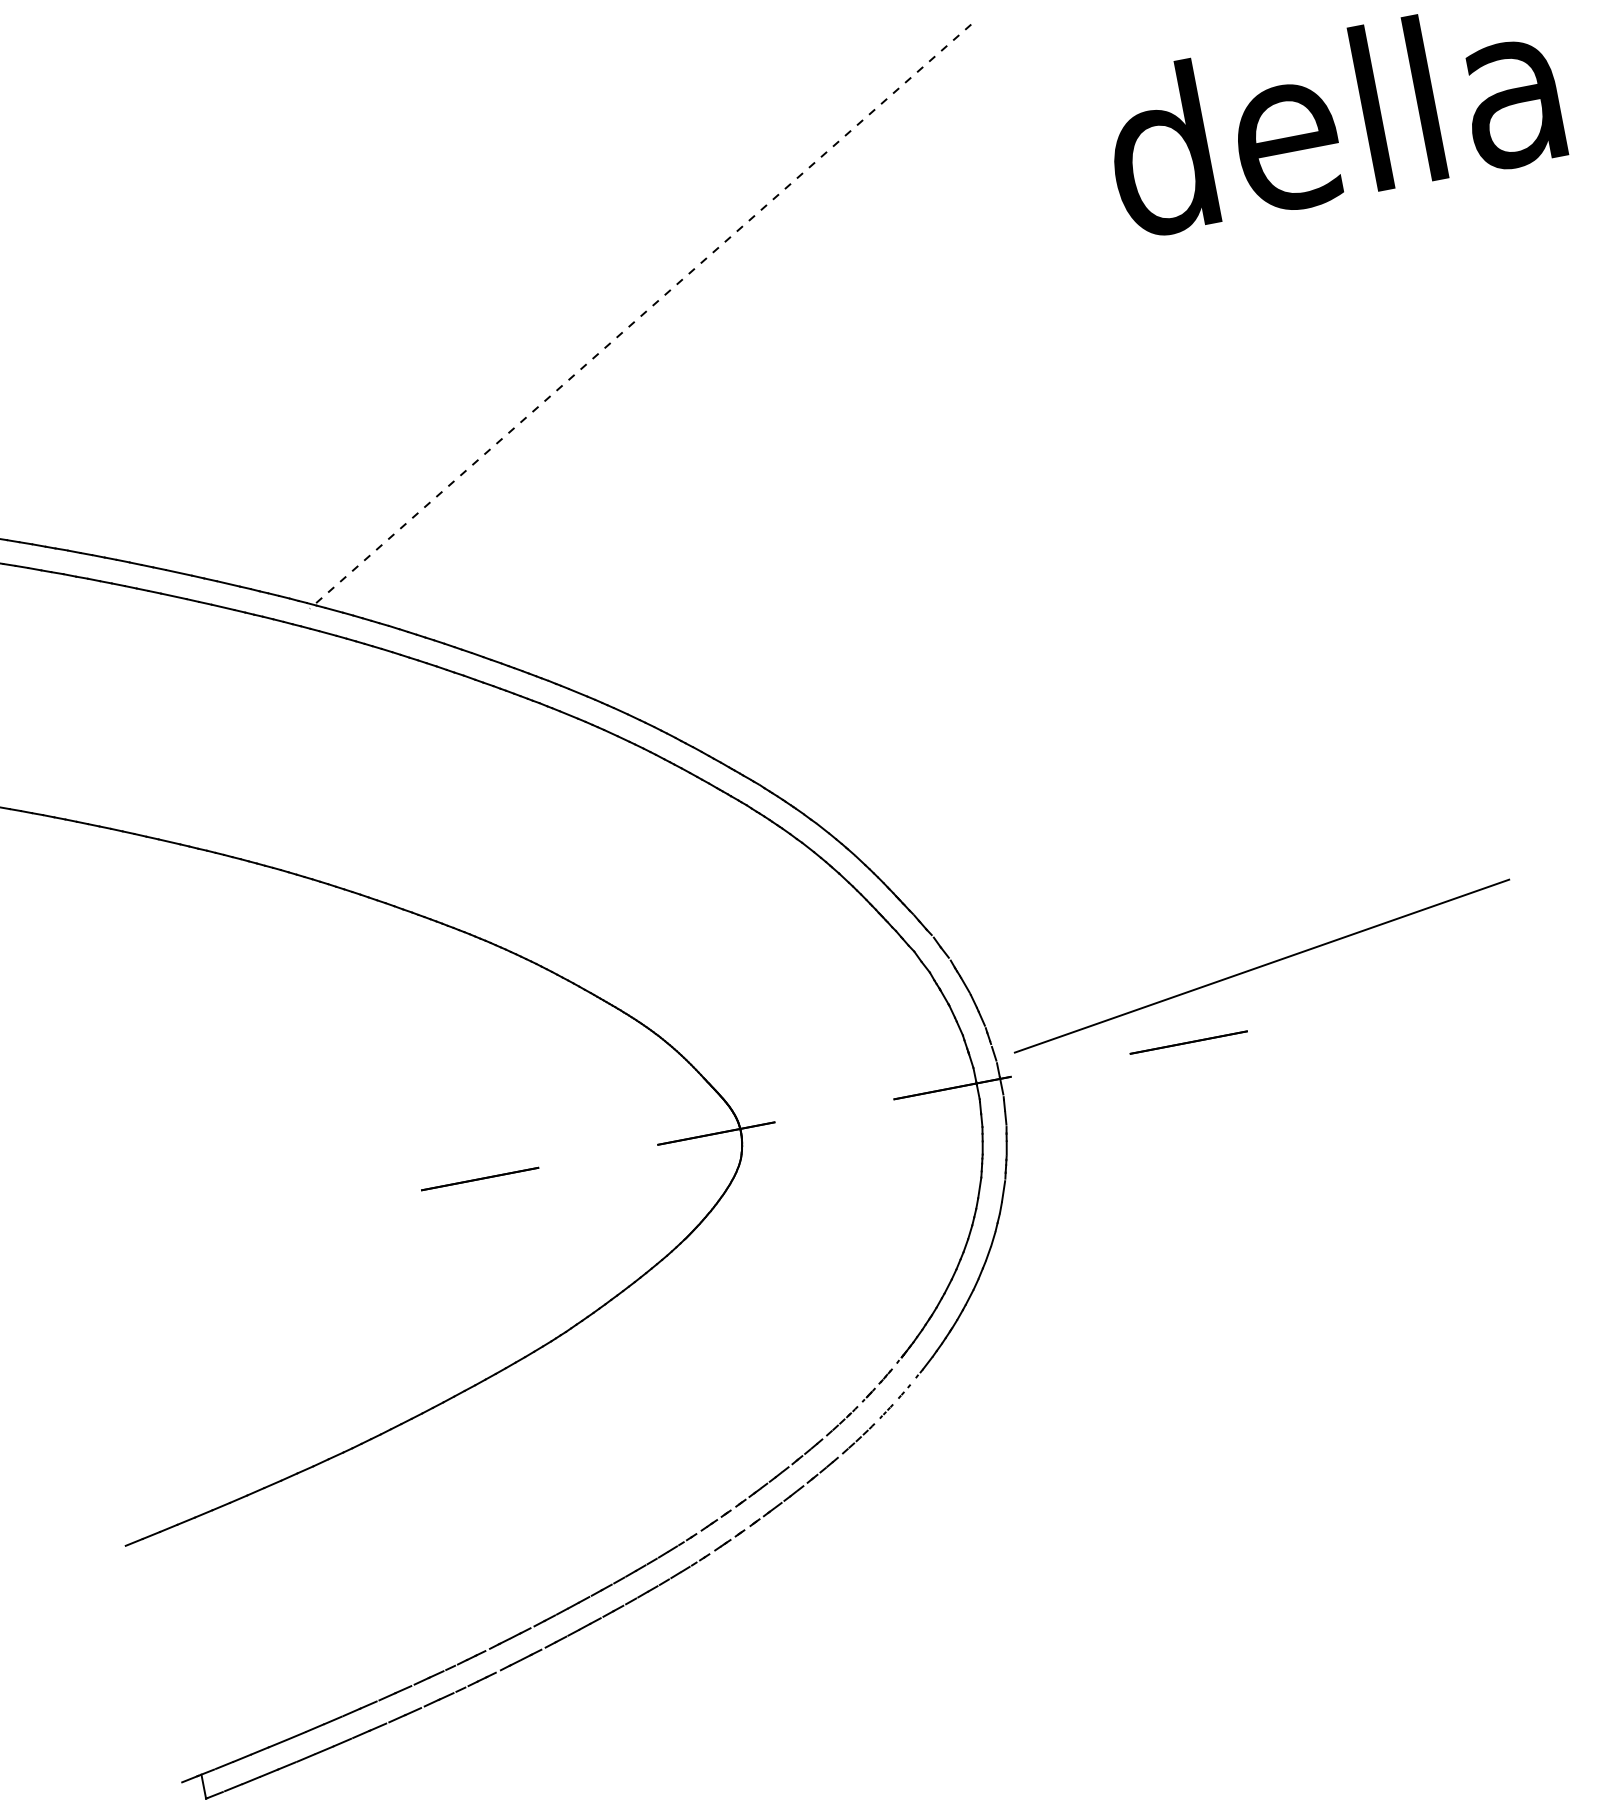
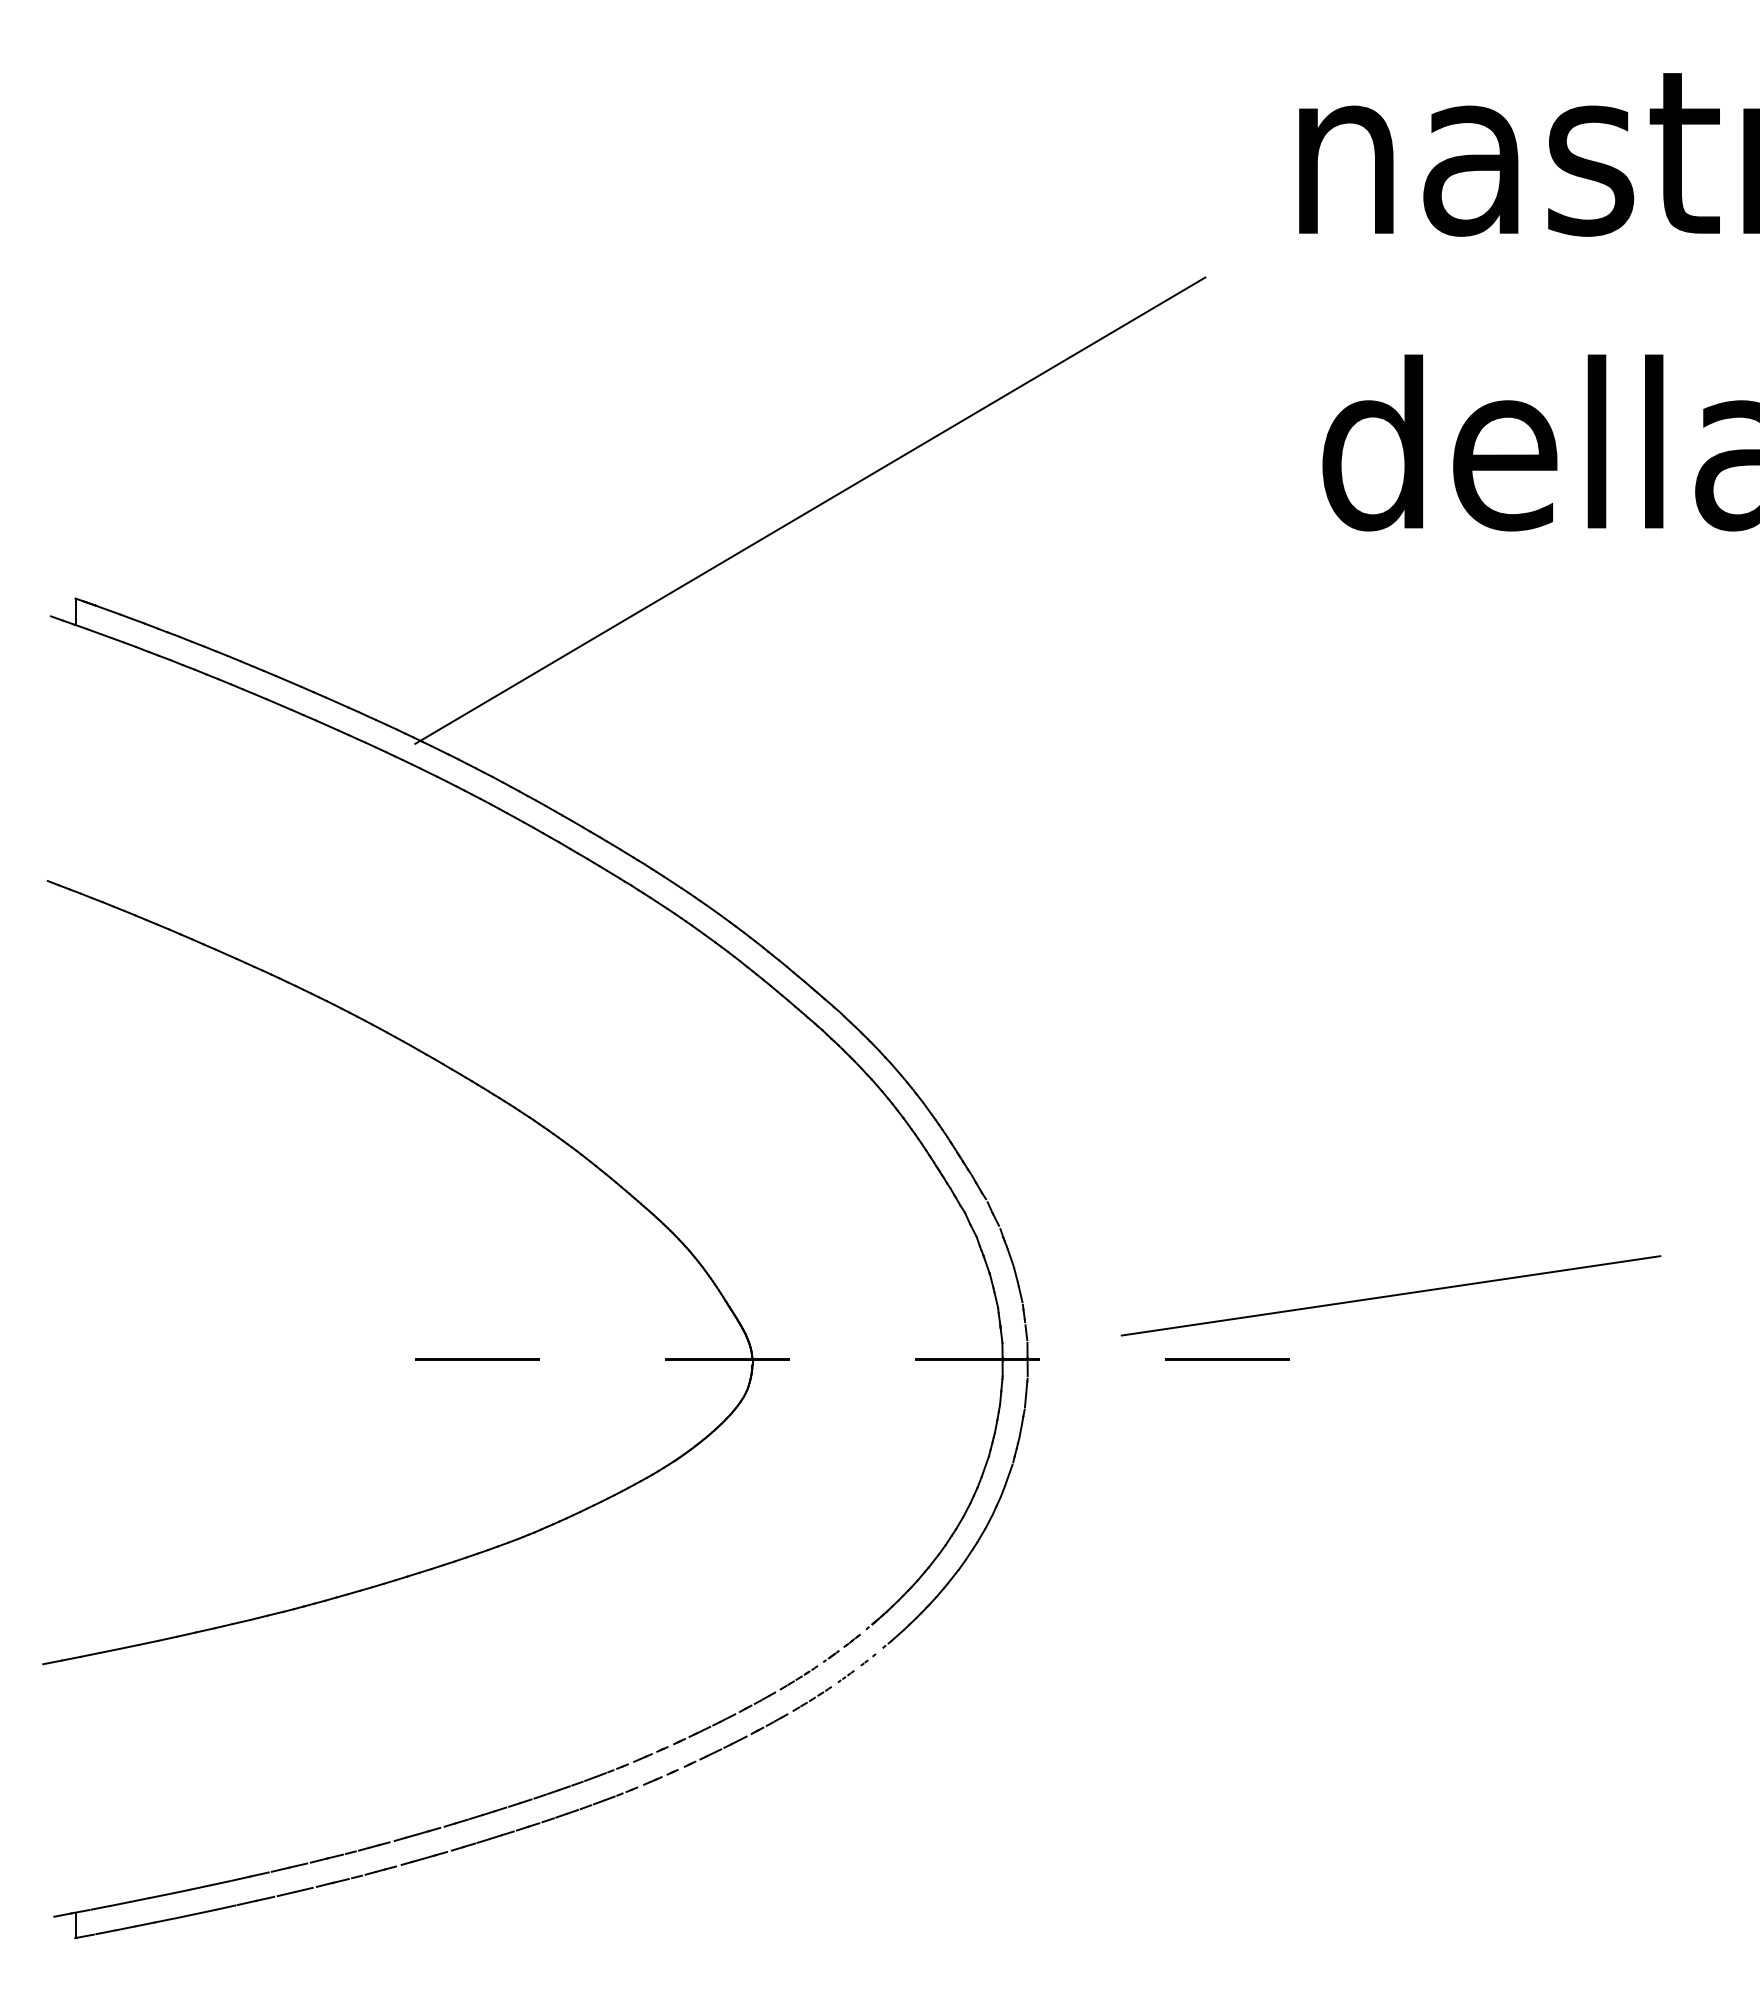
line: (640, 316) -> (810, 510), dashed -> solid
line: (1261, 965) -> (1390, 1295), moved

